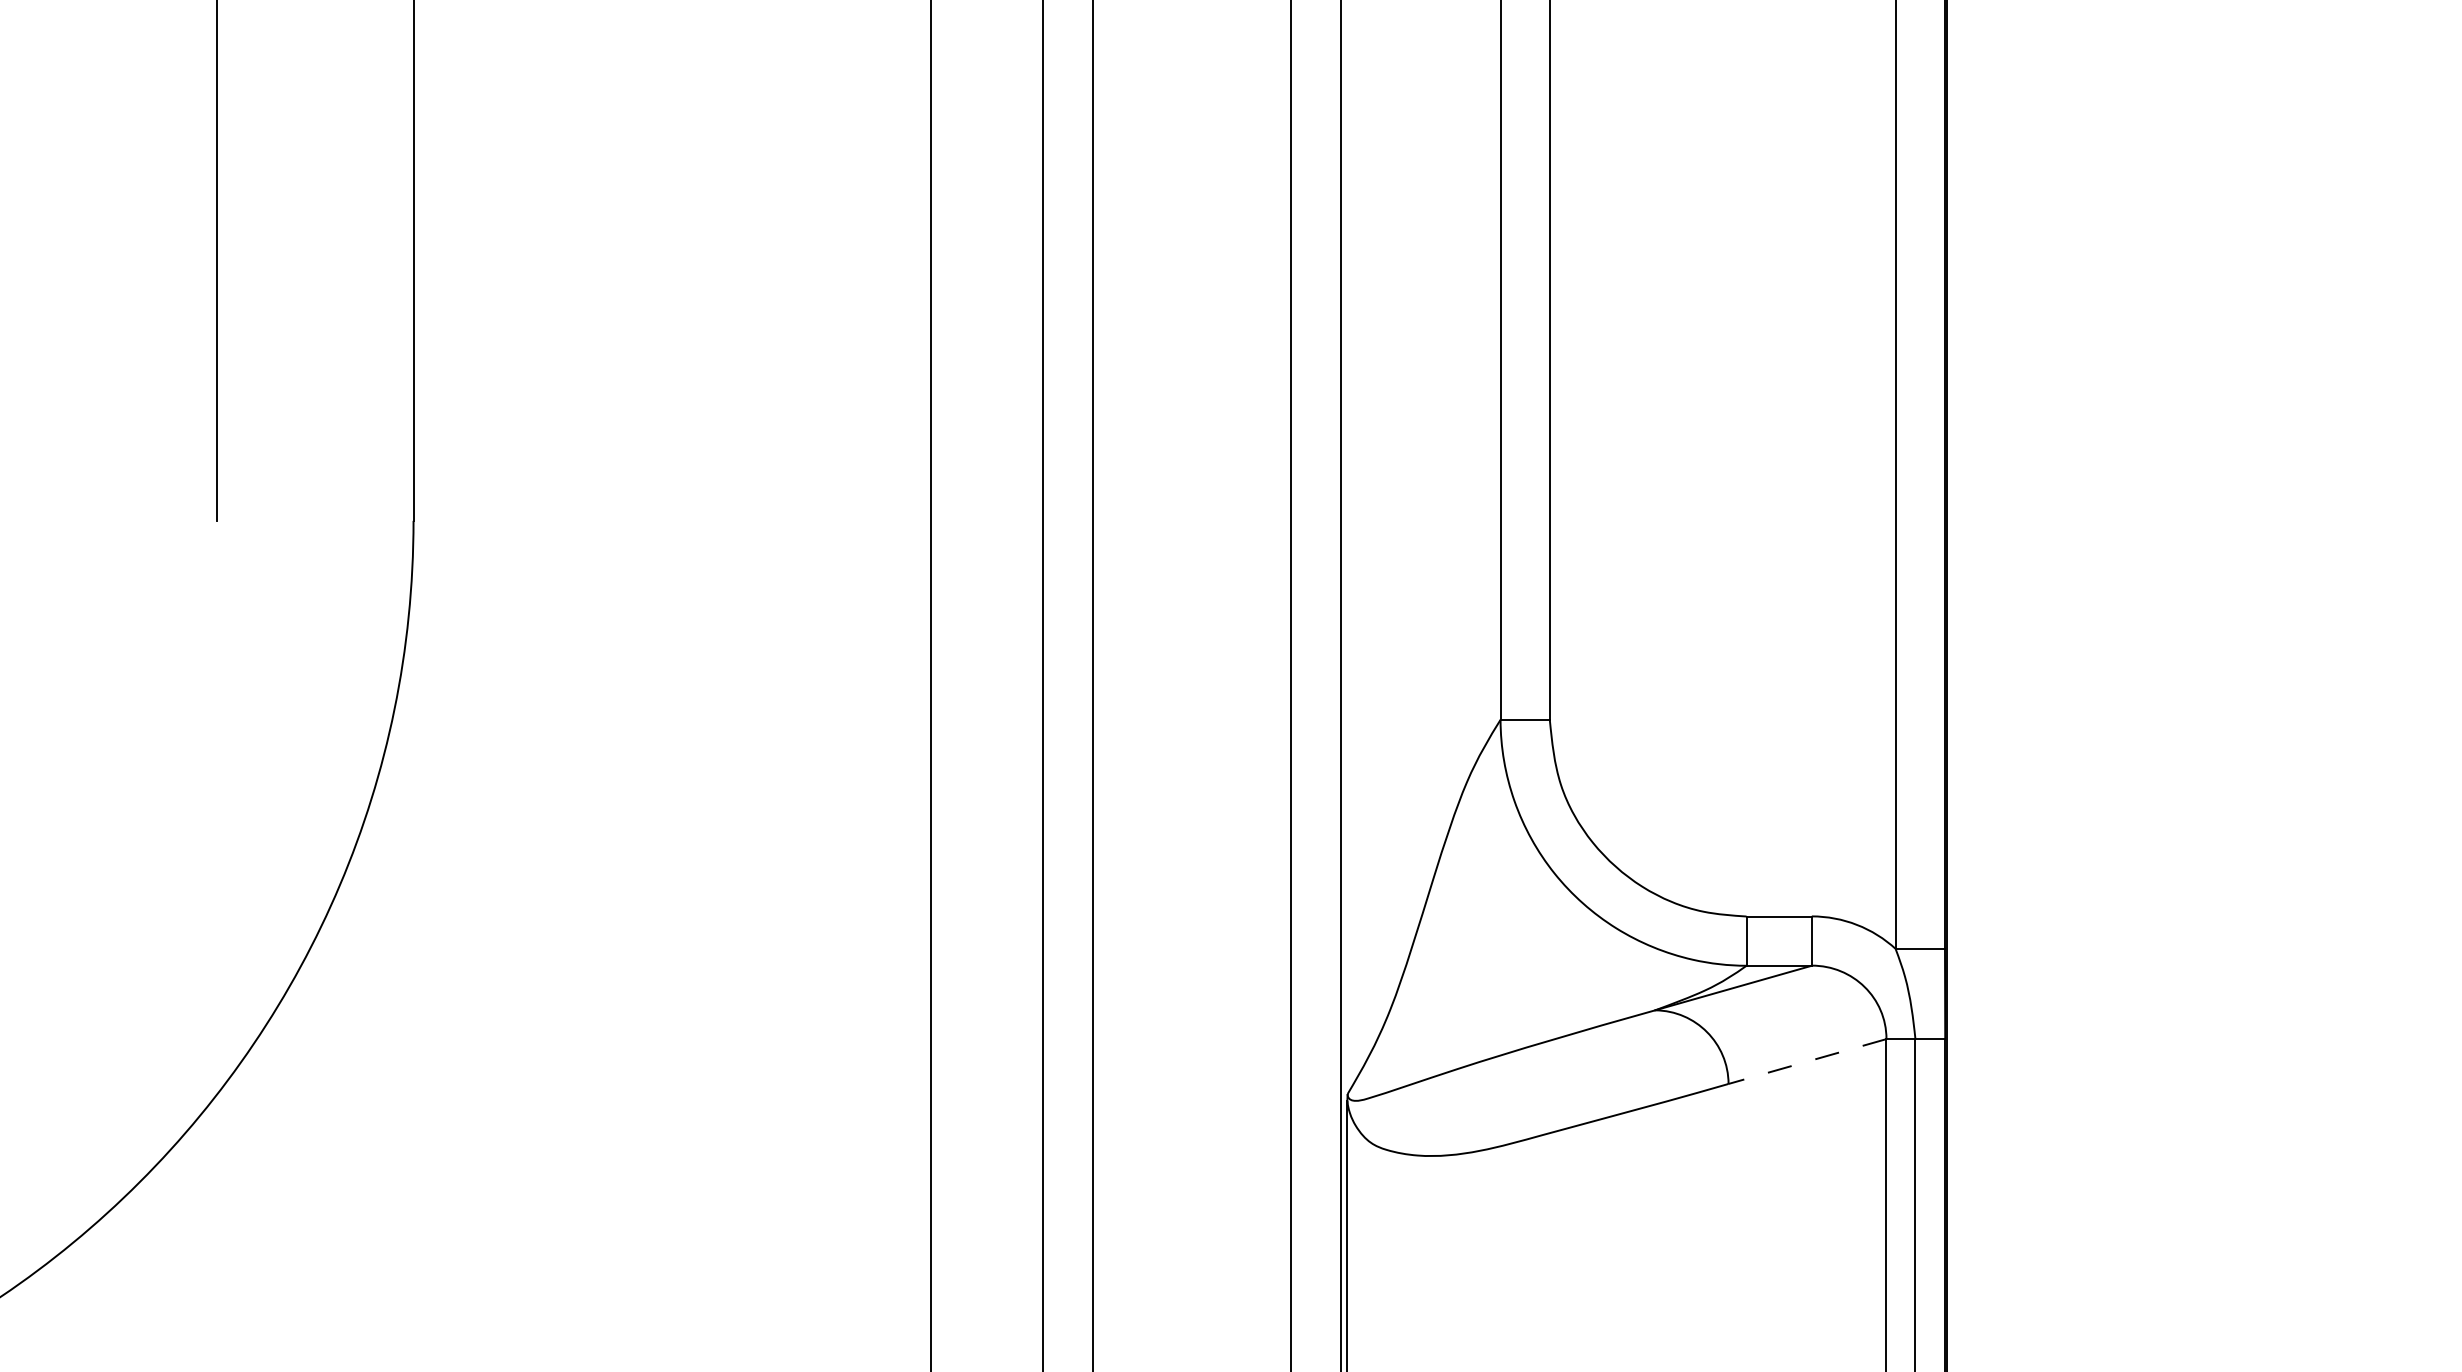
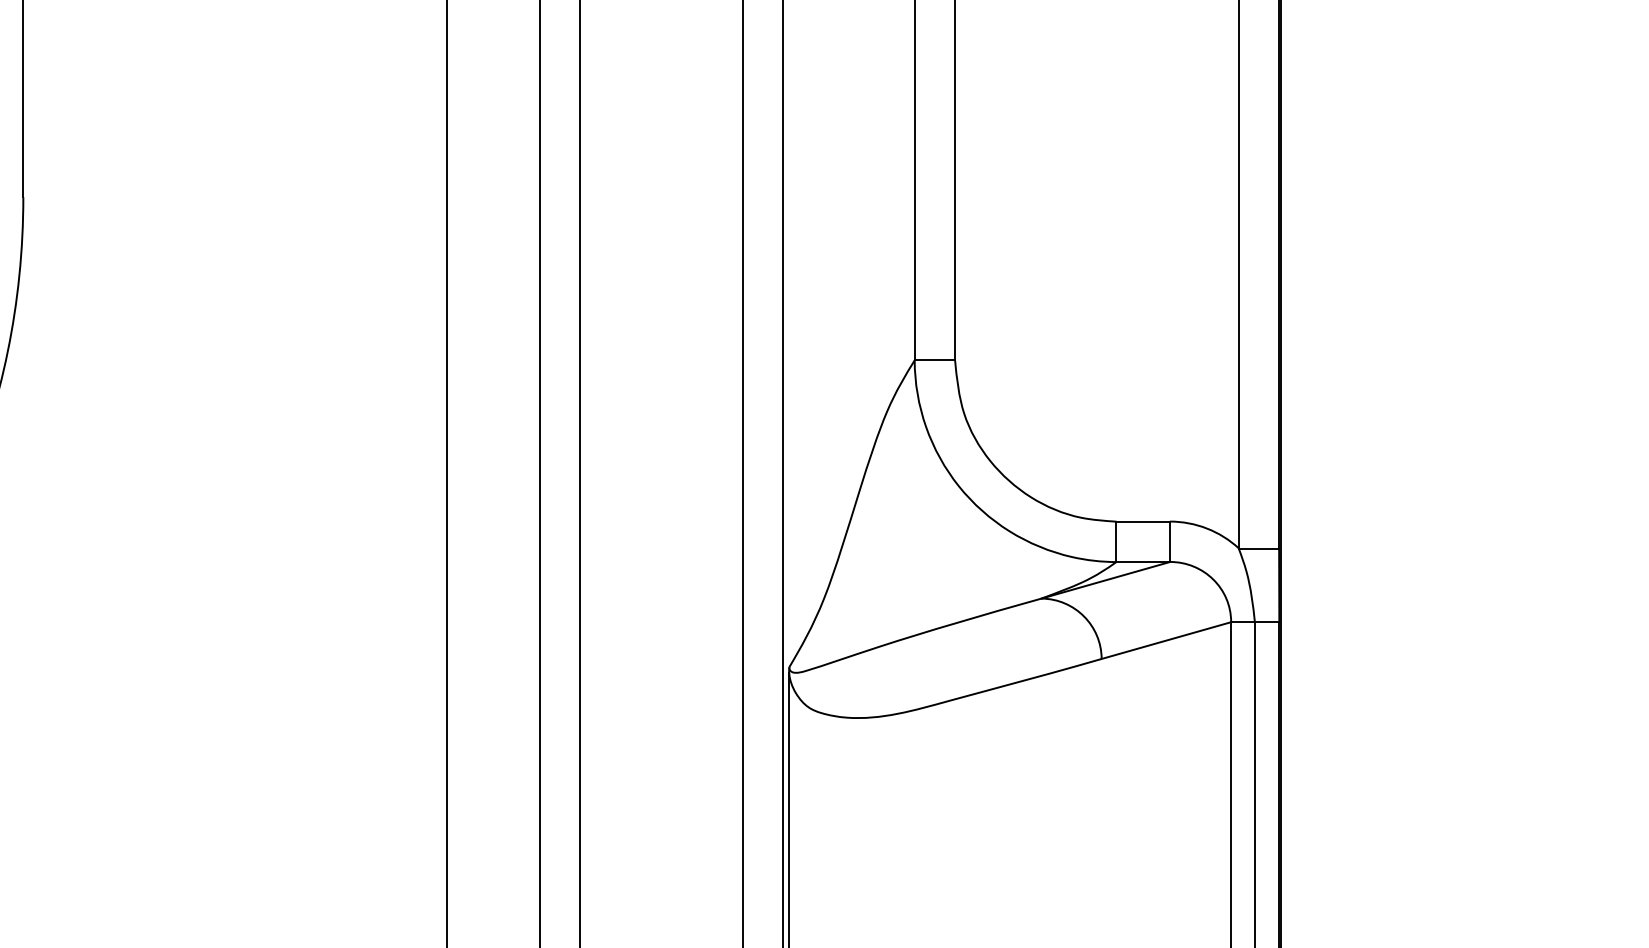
line: (1807, 1061) -> (1166, 640), dashed -> solid

